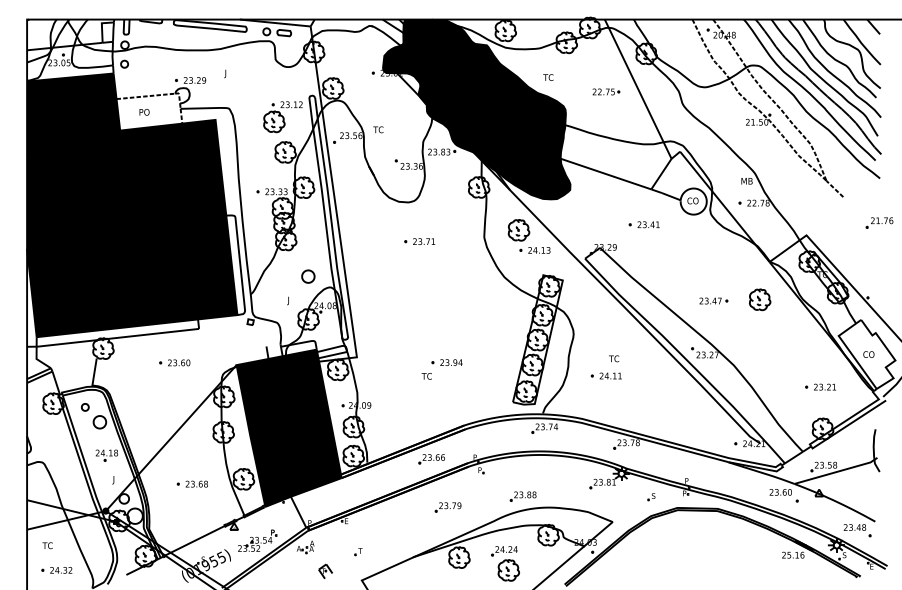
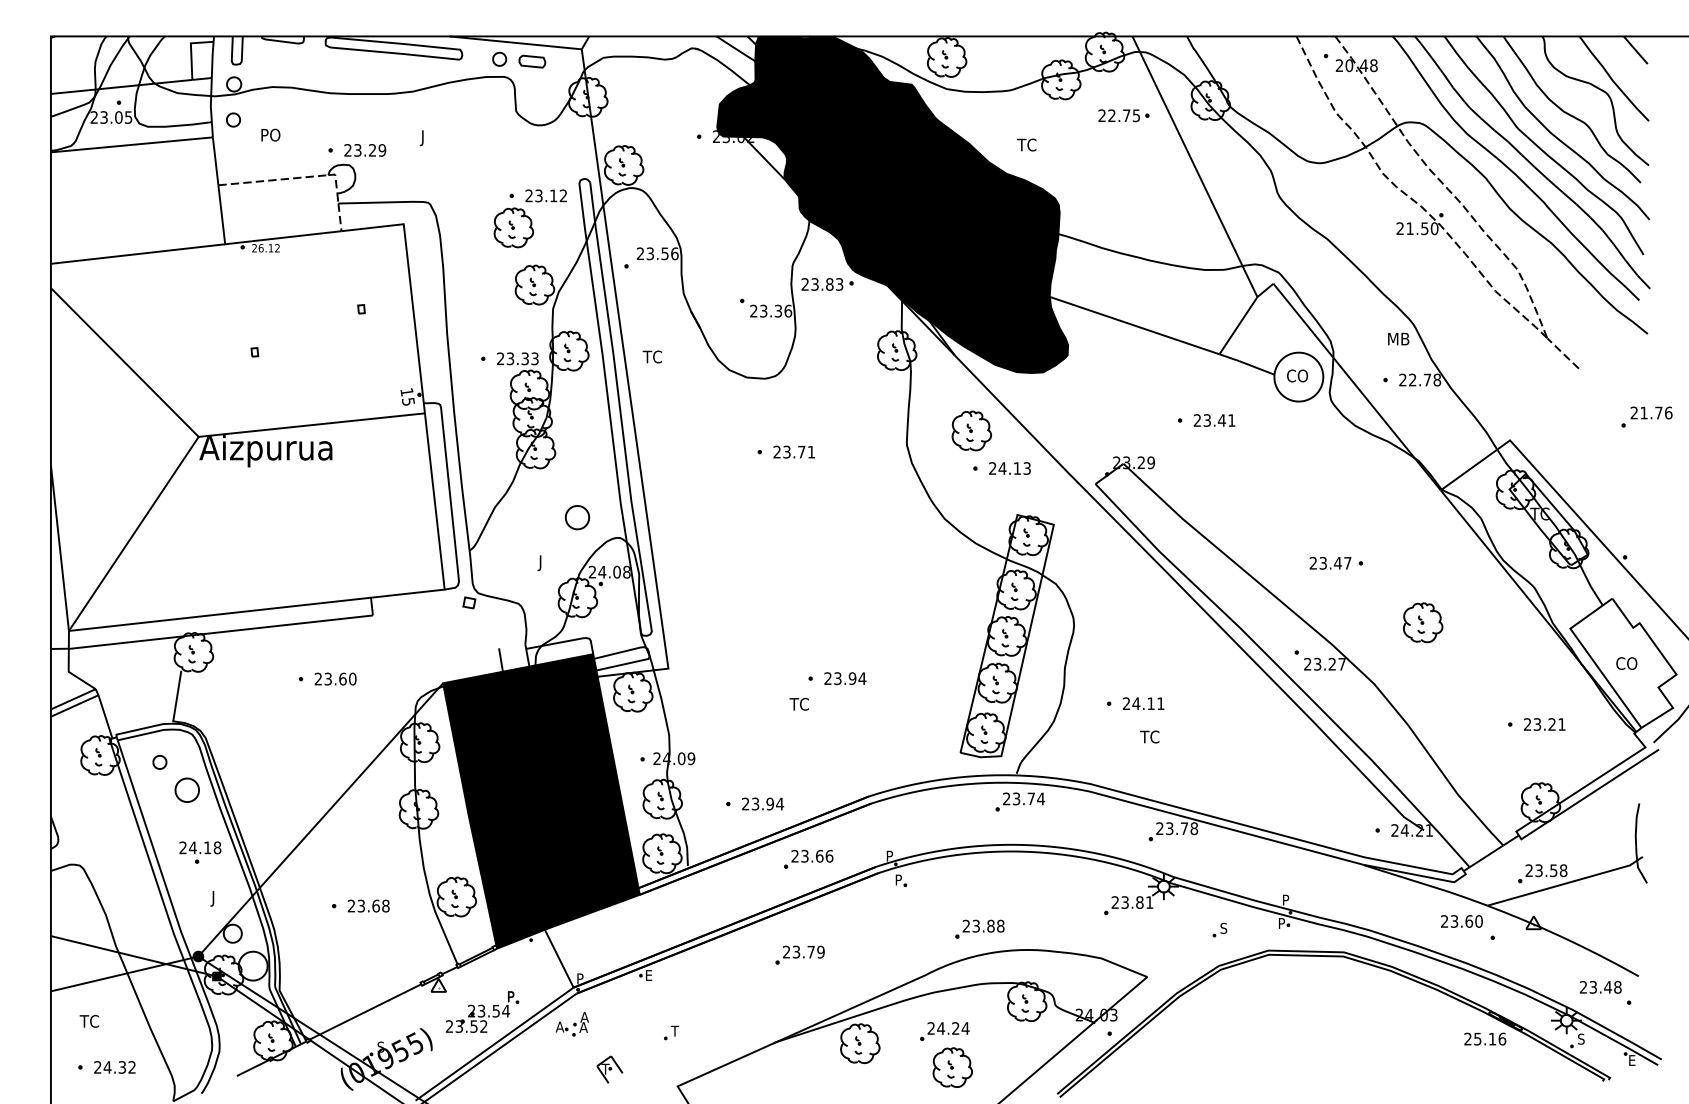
part: (606, 91) -> (1124, 114), moved
text: (144, 112) -> (270, 135), moved
text: (378, 129) -> (652, 356), moved
fill: (132, 205) -> (248, 384), removed
part: (760, 299) -> (1423, 622), moved
text: (614, 358) -> (1150, 736), moved
part: (402, 429) -> (753, 803), added
part: (447, 507) -> (798, 955), moved

